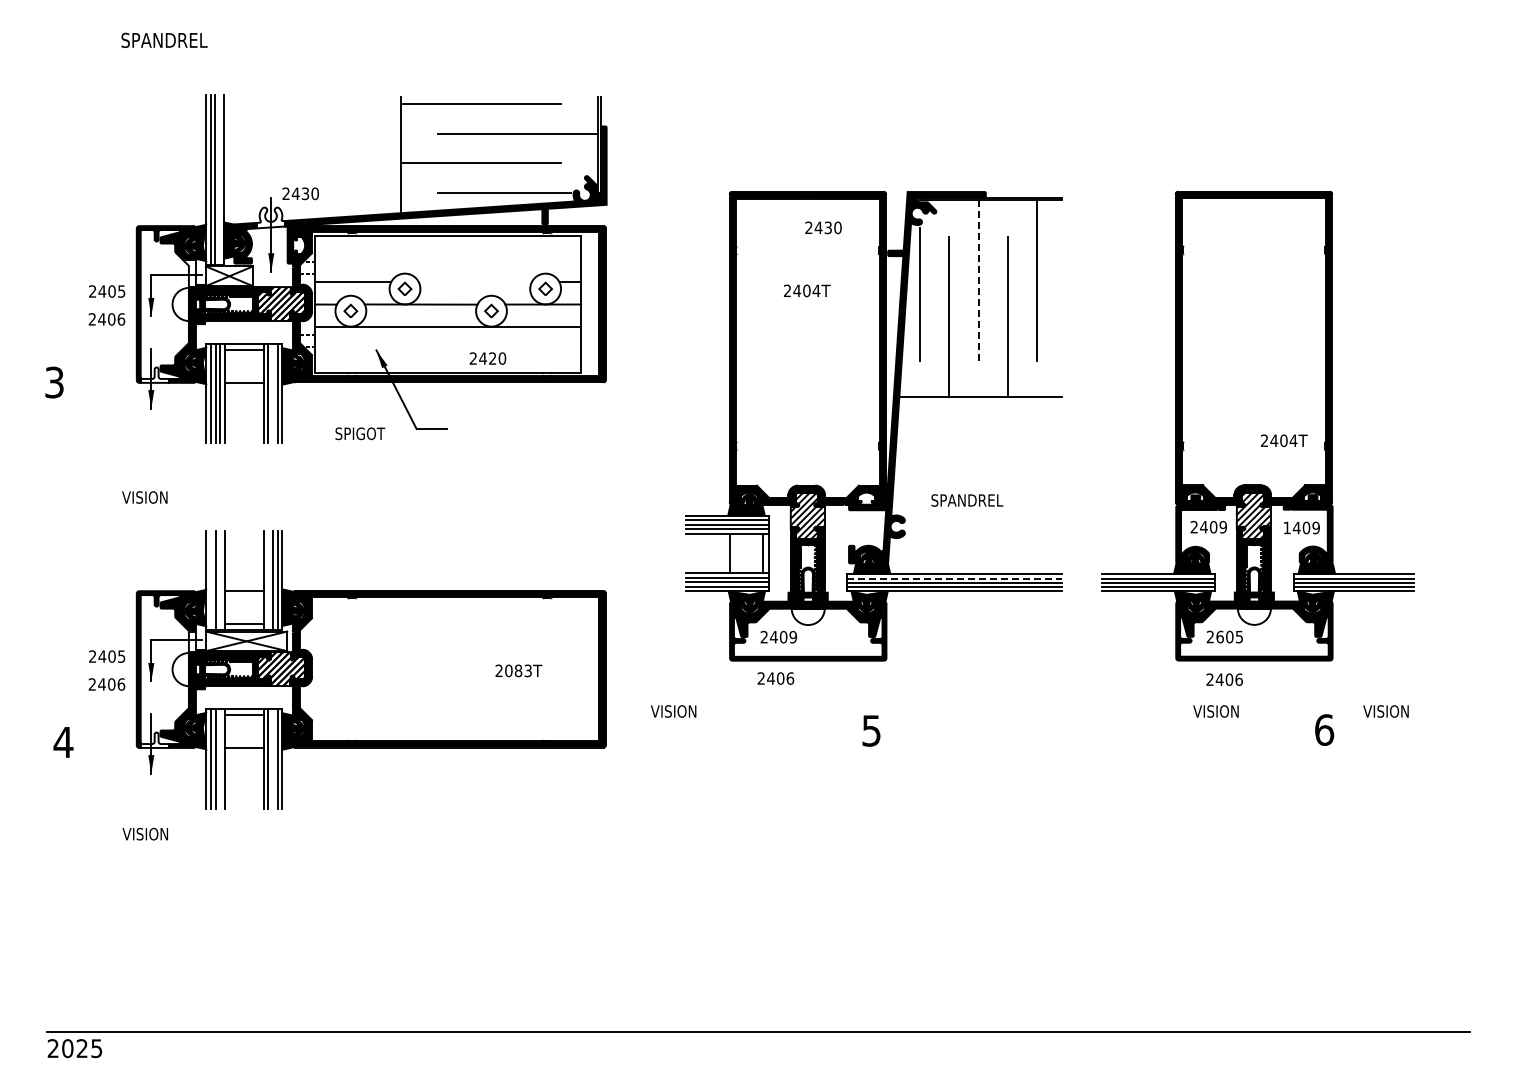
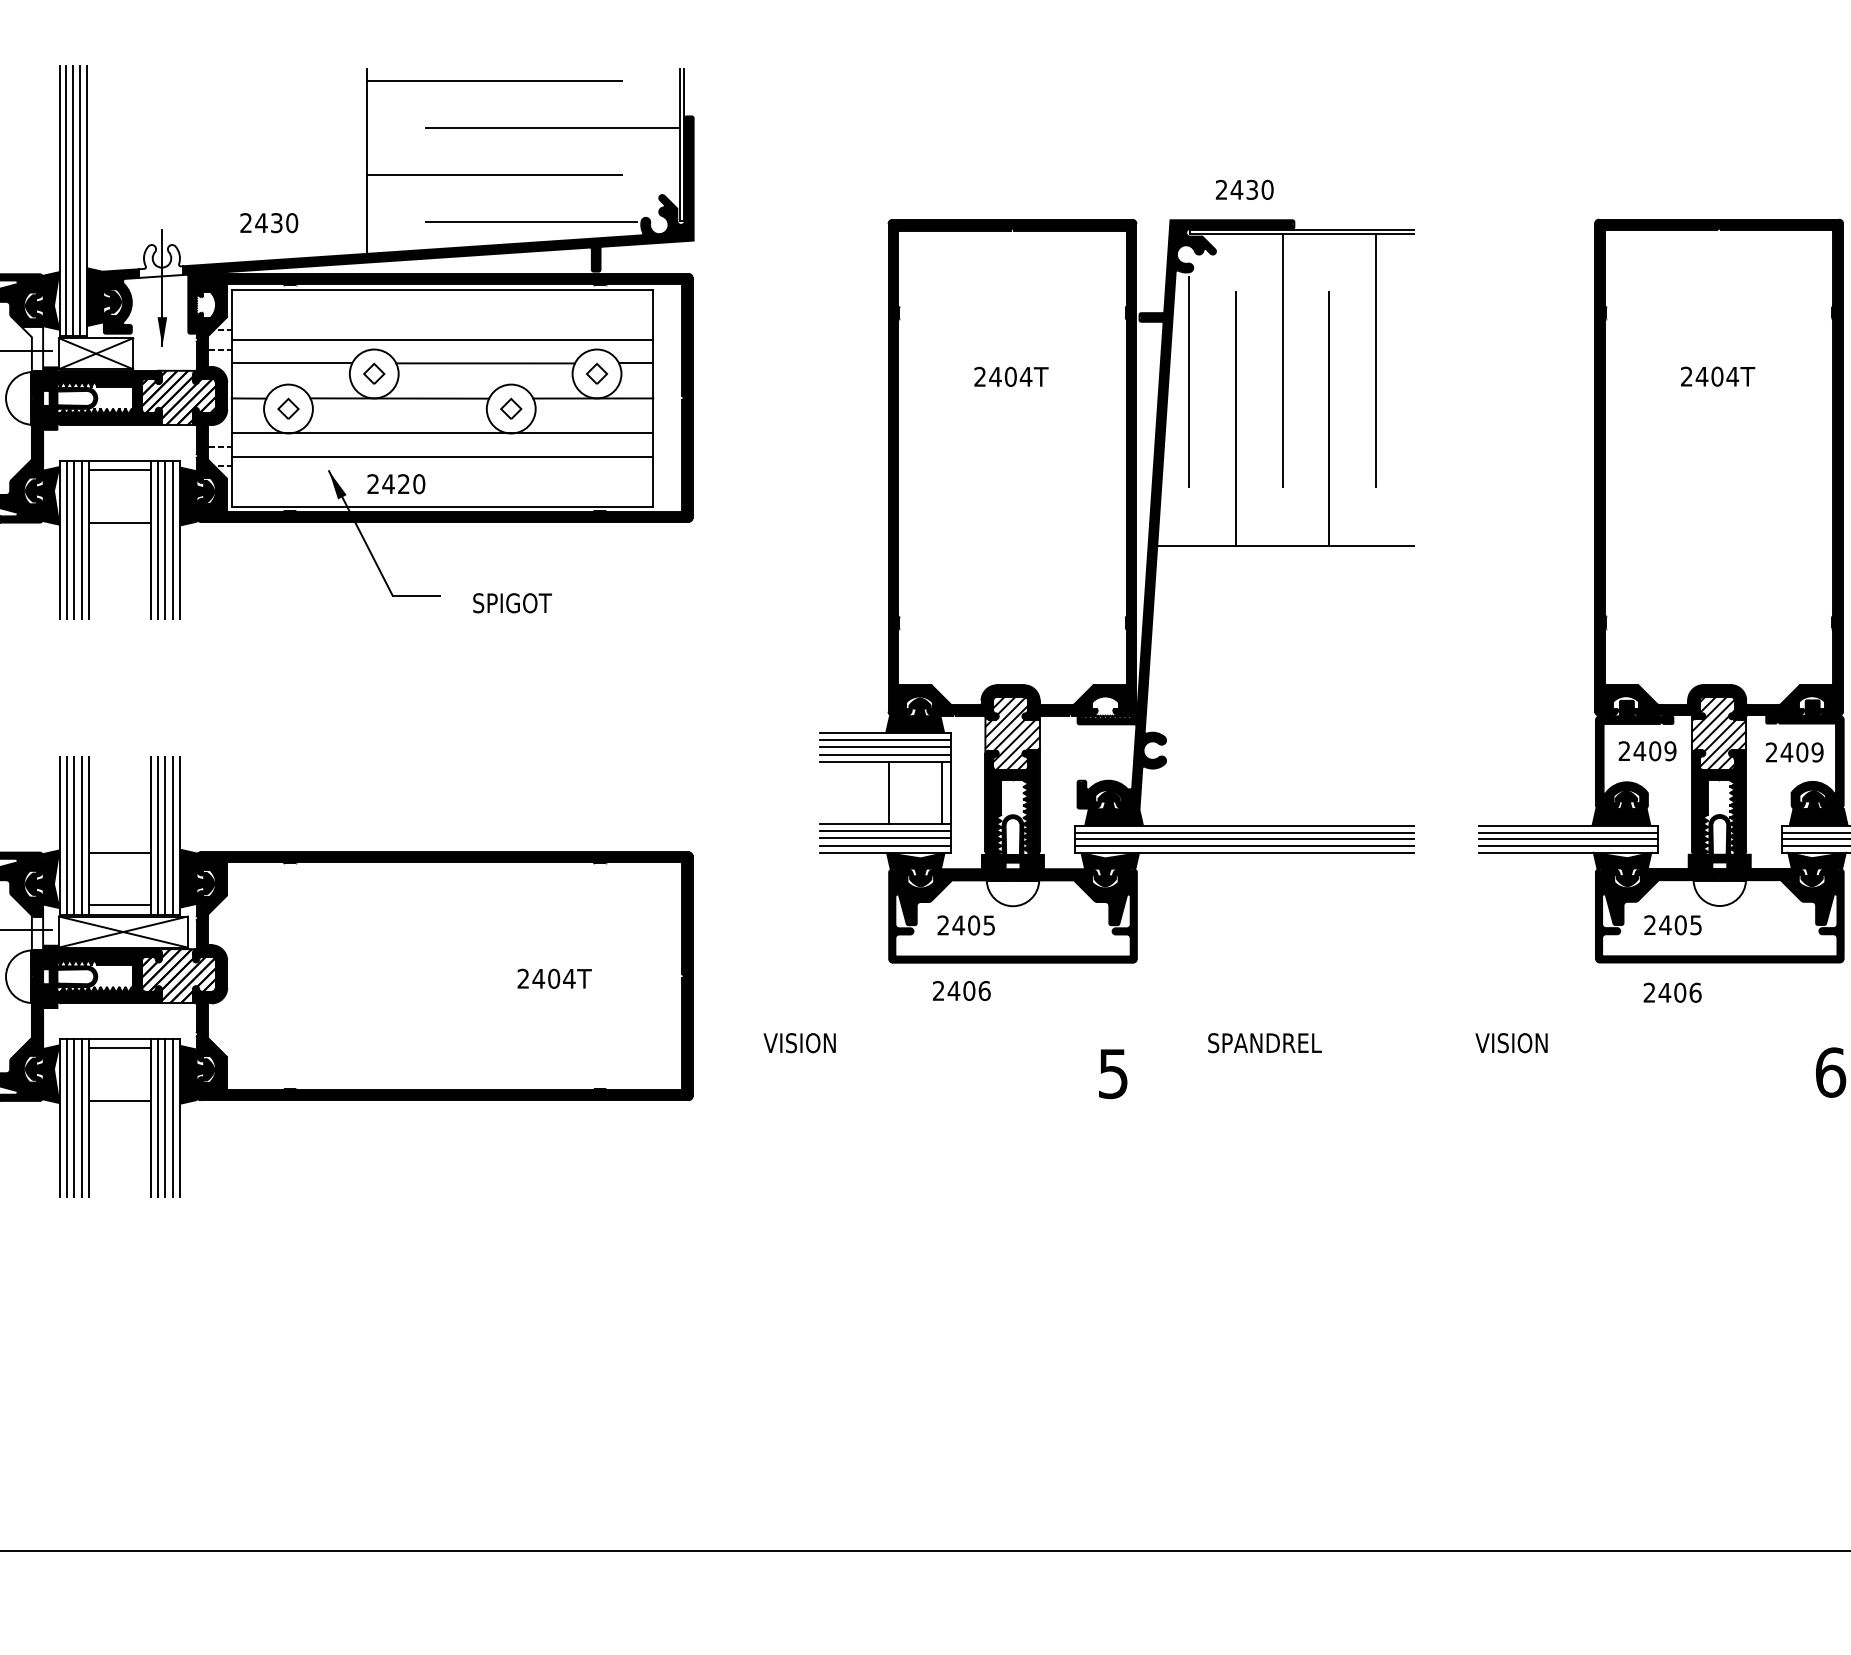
line: (219, 179) -> (80, 200), added
text: (300, 193) -> (268, 222), moved
text: (823, 227) -> (1244, 189), moved
line: (448, 267) -> (443, 339), added
line: (978, 280) -> (1282, 360), dashed -> solid
line: (474, 282) -> (484, 363), added
line: (448, 341) -> (443, 457), added
text: (487, 358) -> (395, 483), moved
line: (273, 393) -> (165, 539), added
text: (360, 433) -> (512, 602), moved
text: (1284, 440) -> (1718, 376), moved
text: (967, 500) -> (1265, 1043), moved
text: (1286, 527) -> (1770, 751), 1409 -> 2409
line: (954, 578) -> (1244, 832), dashed -> solid
line: (210, 580) -> (66, 835), added
line: (220, 580) -> (81, 835), added
line: (268, 580) -> (158, 835), added
text: (792, 636) -> (988, 924), 2409 -> 2405
text: (1220, 636) -> (1666, 924), 2605 -> 2405
text: (518, 670) -> (554, 978), 2083T -> 2404T
text: (1215, 711) -> (1510, 1043), moved
line: (220, 758) -> (81, 1117), added
line: (273, 758) -> (165, 1117), added

